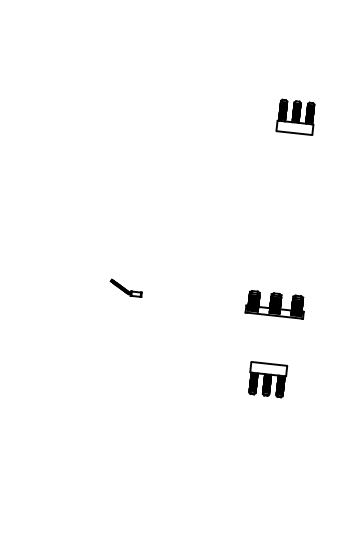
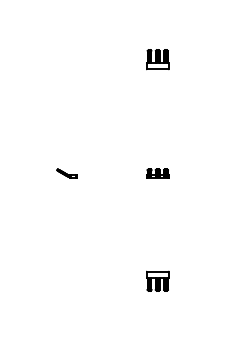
part: (275, 304) -> (157, 173), size x0.62
part: (267, 378) -> (157, 280), moved

